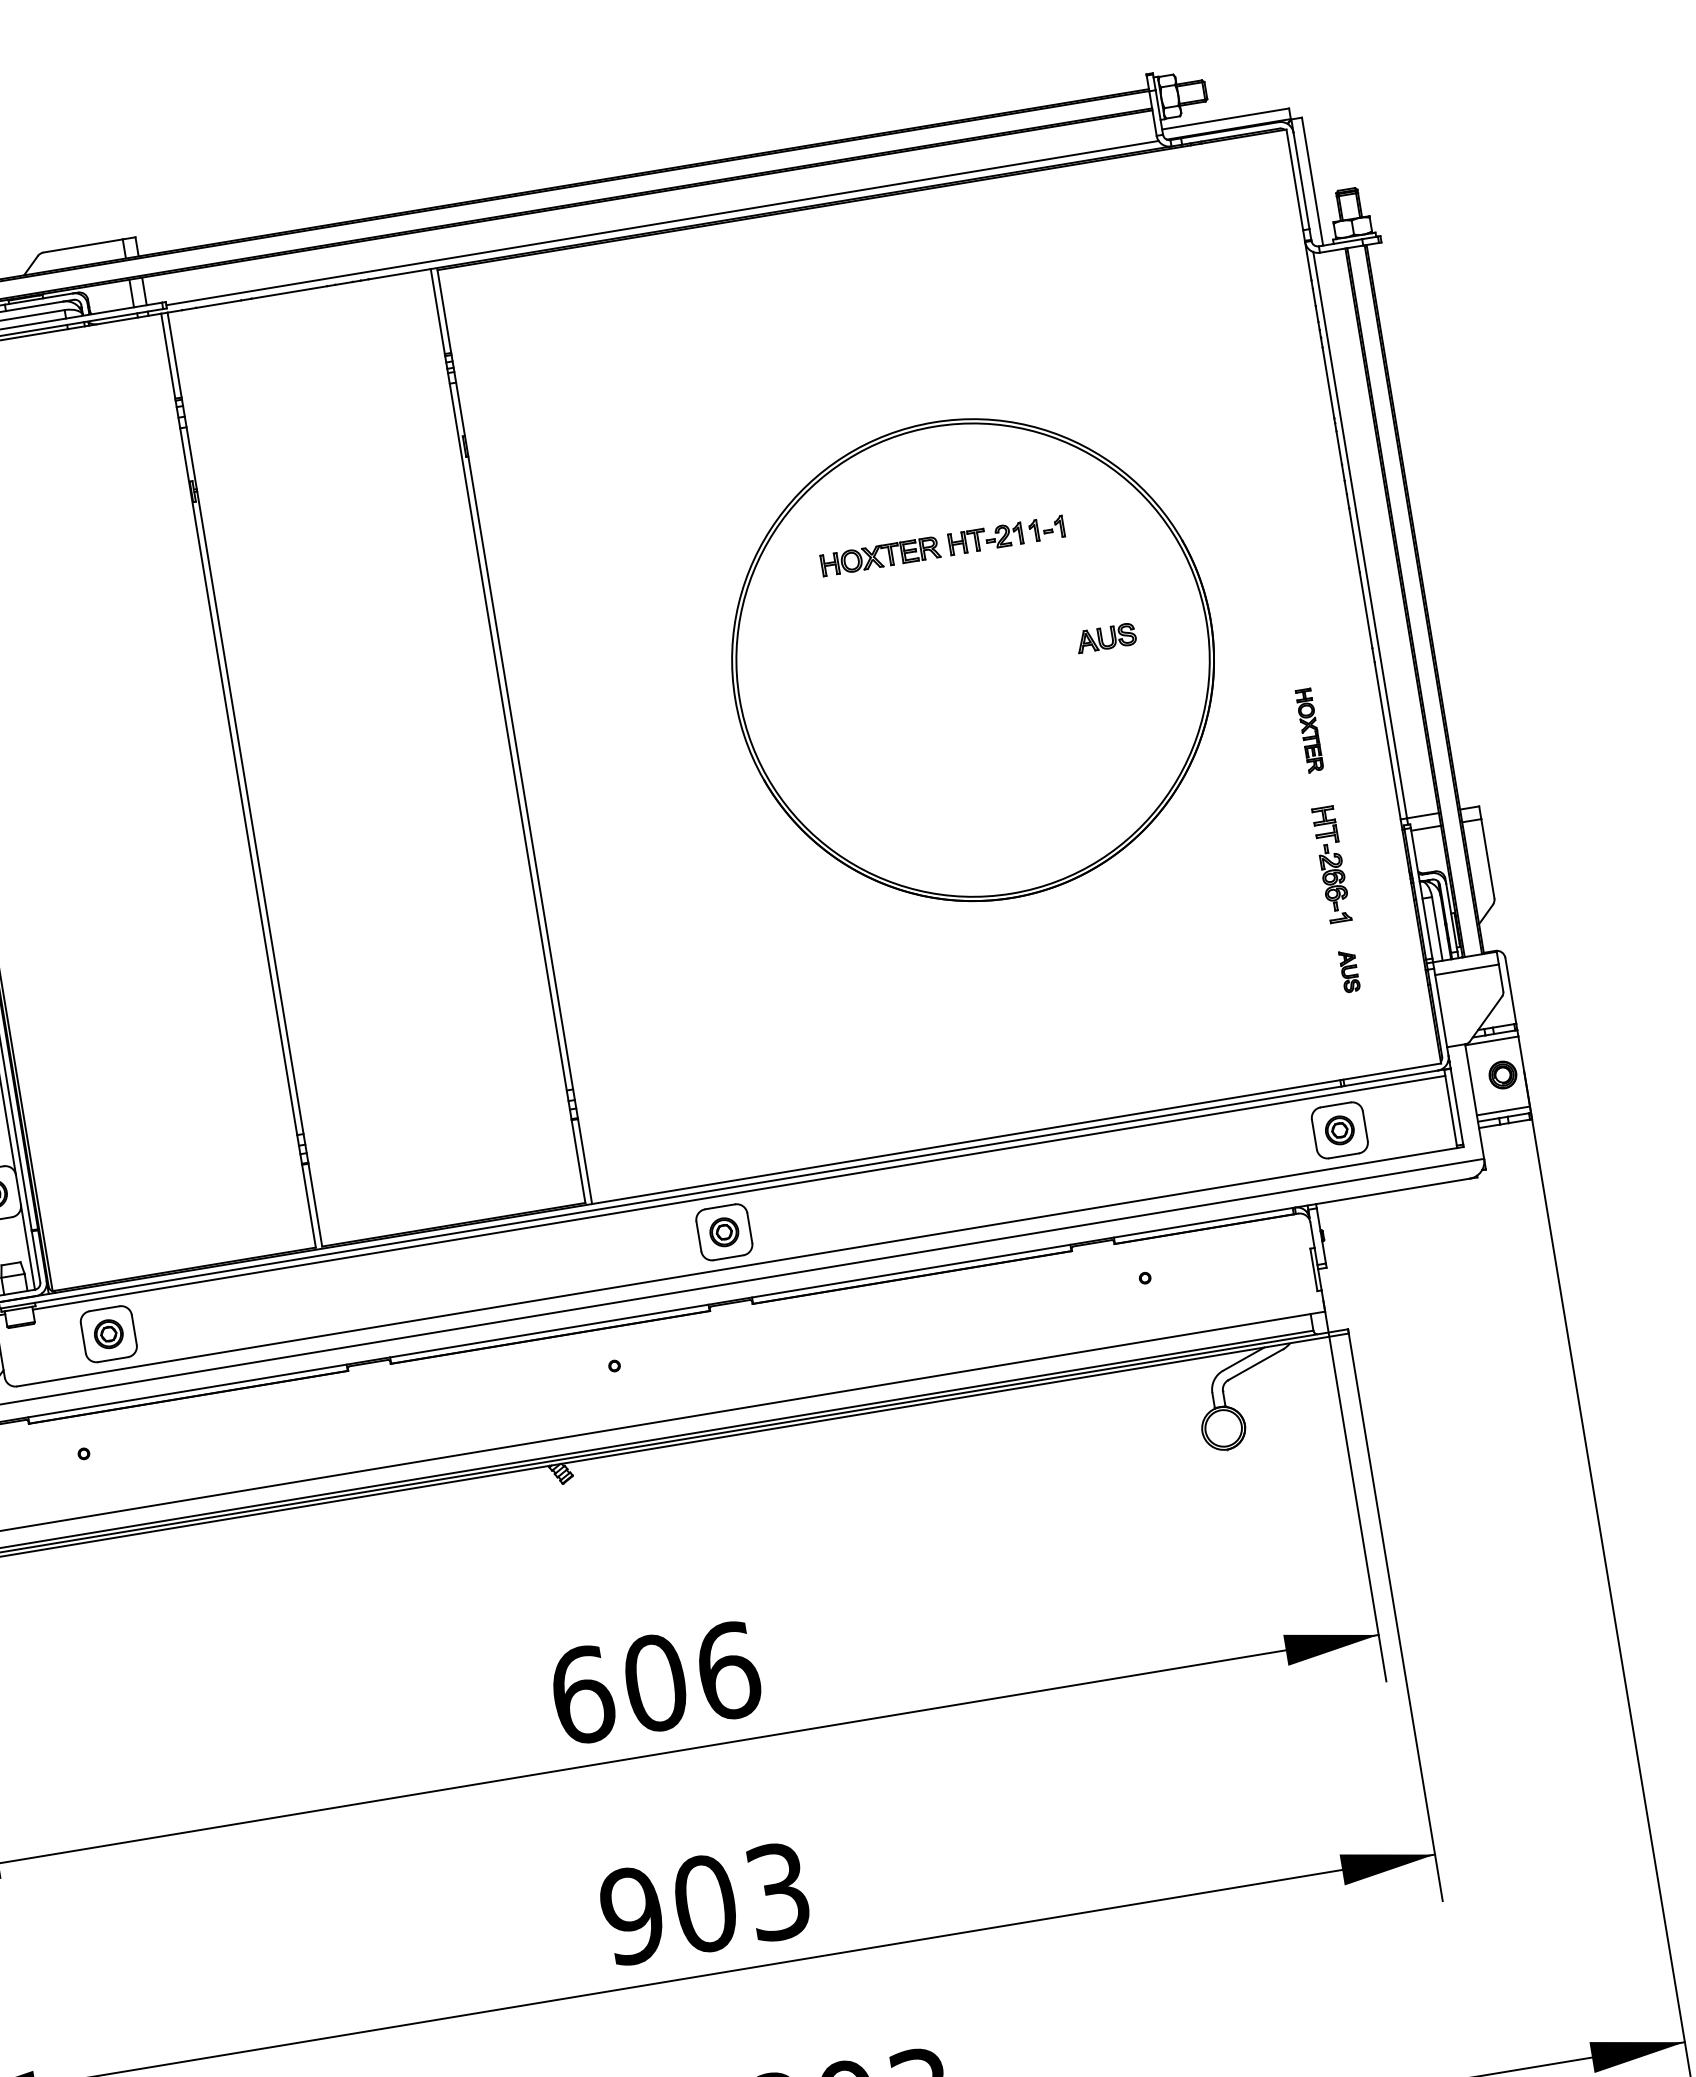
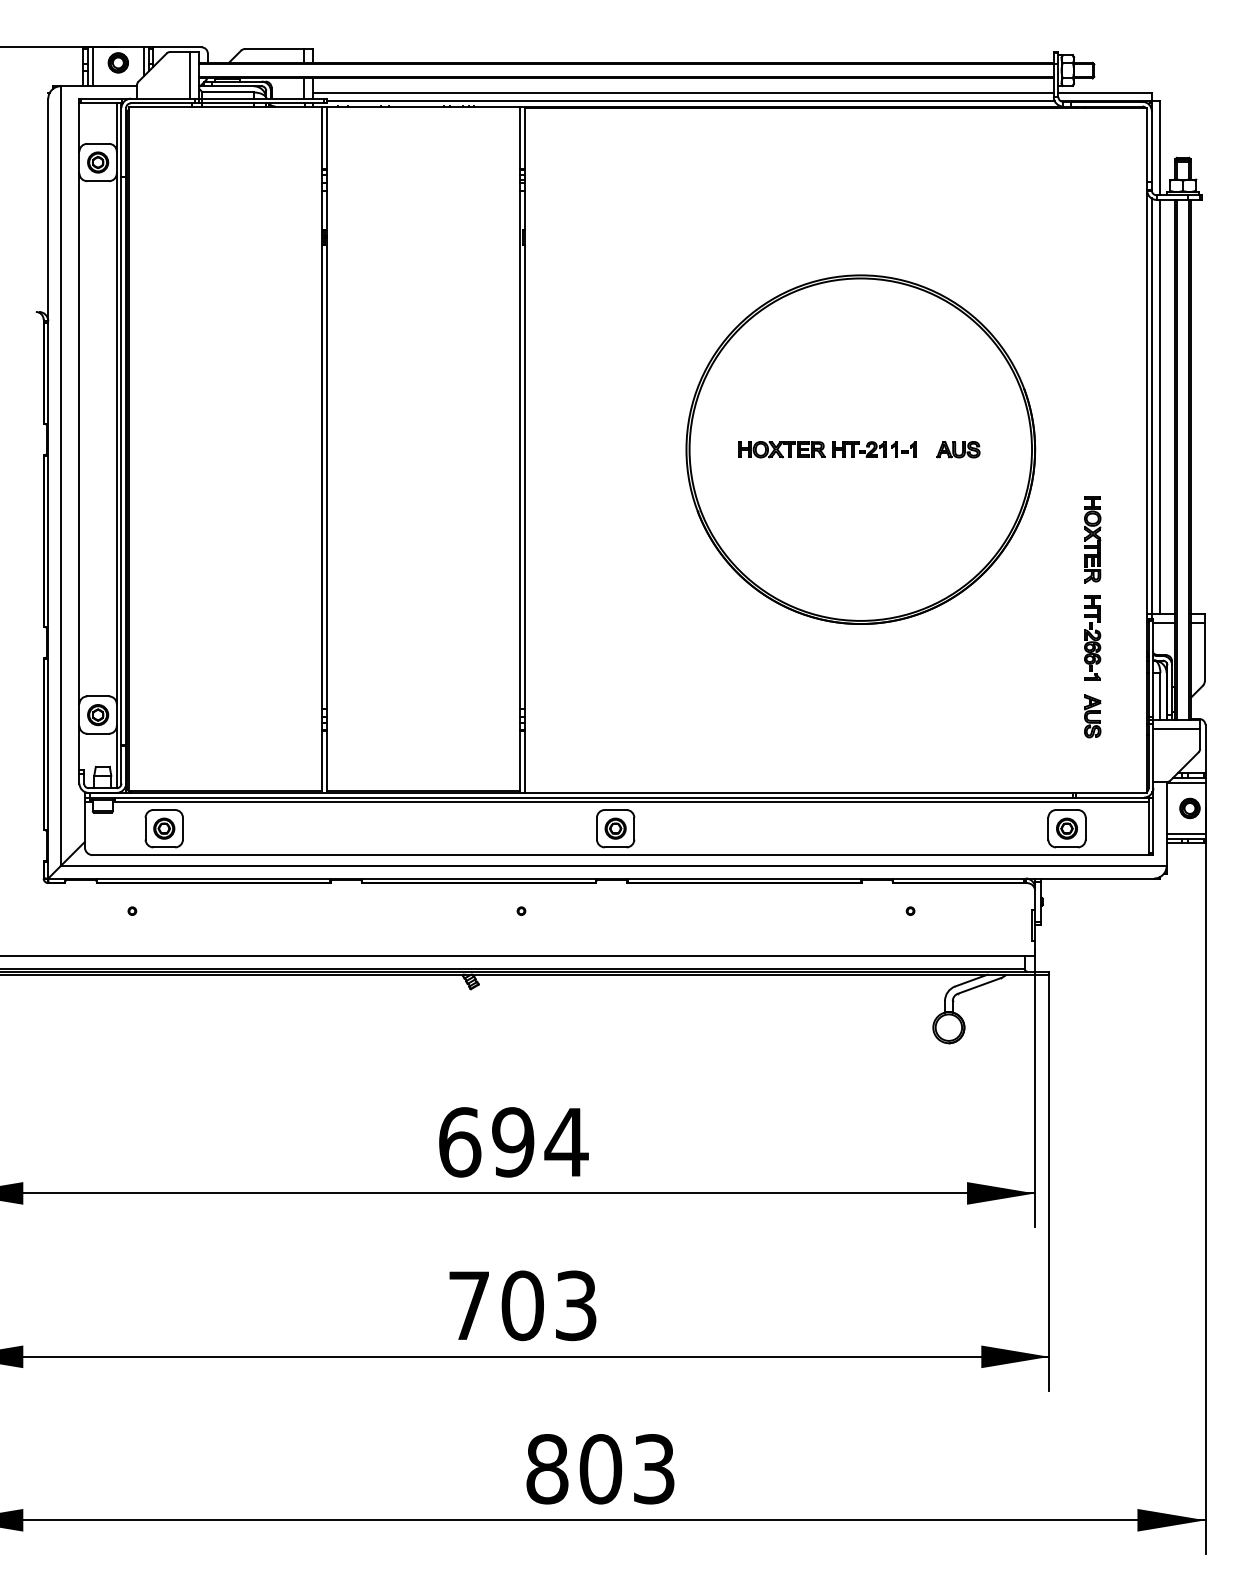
line: (649, 214) -> (682, 93), added
line: (1370, 533) -> (1159, 406), added
part: (942, 545) -> (827, 449), moved
part: (1309, 730) -> (1092, 539), size x1.43
part: (1349, 971) -> (1092, 716), size x1.43
text: (692, 1677) -> (540, 1142), 606 -> 694
text: (632, 1915) -> (469, 1305), 903 -> 703

